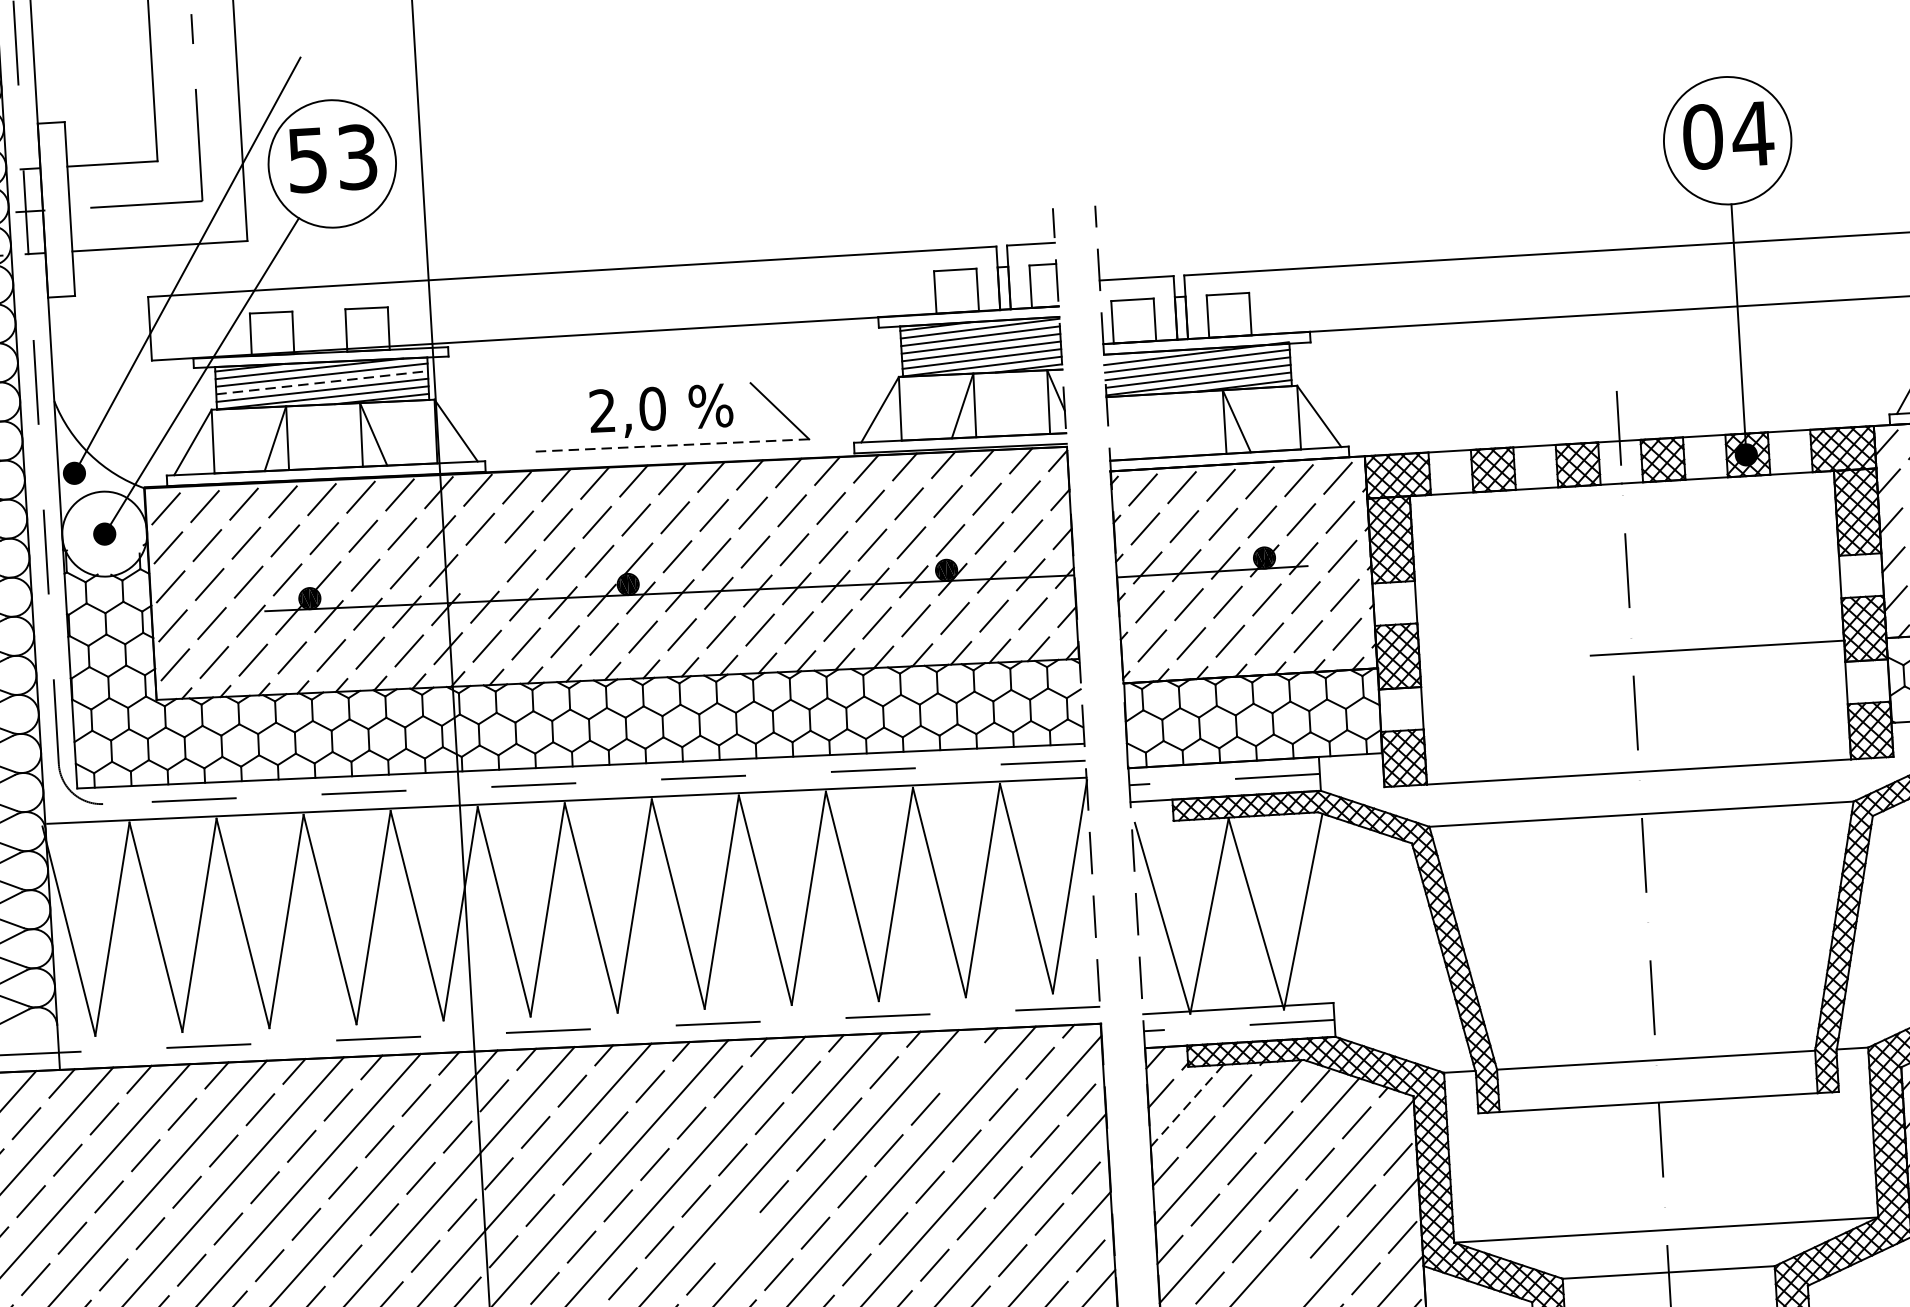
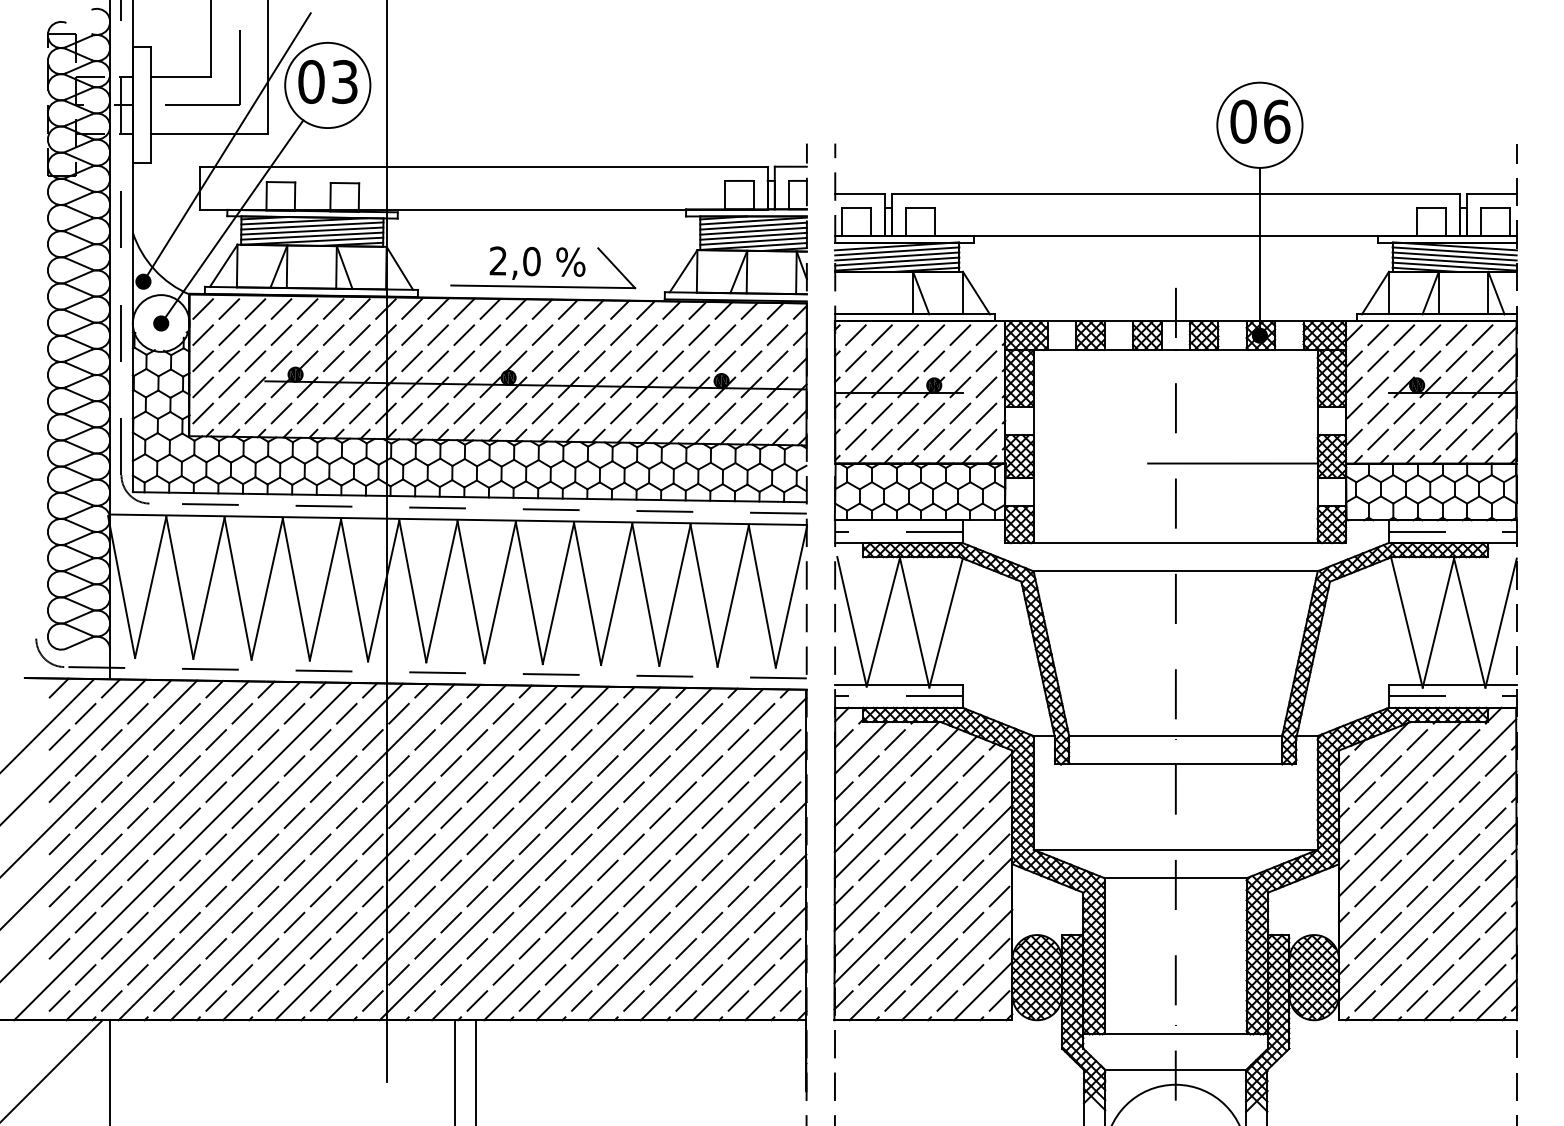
text: (1752, 133) -> (1276, 121), 04 -> 06
text: (307, 160) -> (311, 82), 53 -> 03
line: (322, 383) -> (312, 231), dashed -> solid
line: (672, 444) -> (543, 286), dashed -> solid
line: (481, 568) -> (411, 361), added
line: (962, 1067) -> (712, 713), added
line: (1186, 1105) -> (860, 747), dashed -> solid
line: (737, 1238) -> (555, 818), added
line: (1288, 1283) -> (921, 870), added

